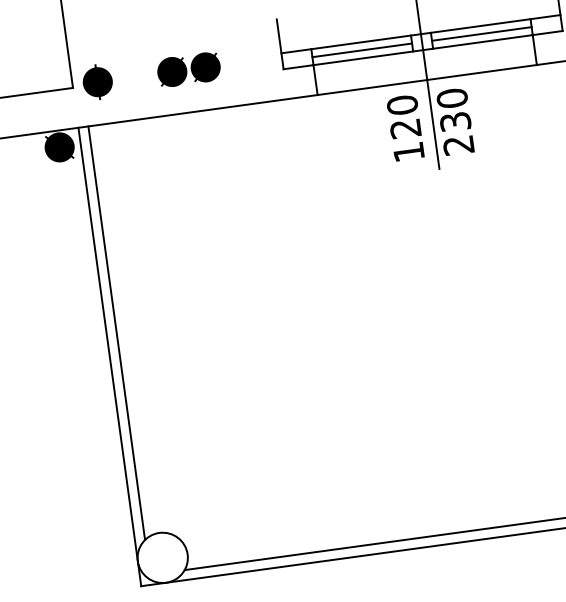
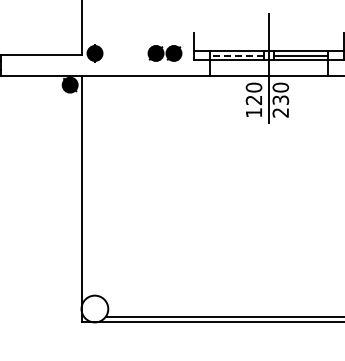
line: (361, 49) -> (236, 55), solid -> dashed
part: (188, 69) -> (164, 53), moved
line: (116, 333) -> (86, 187), removed

